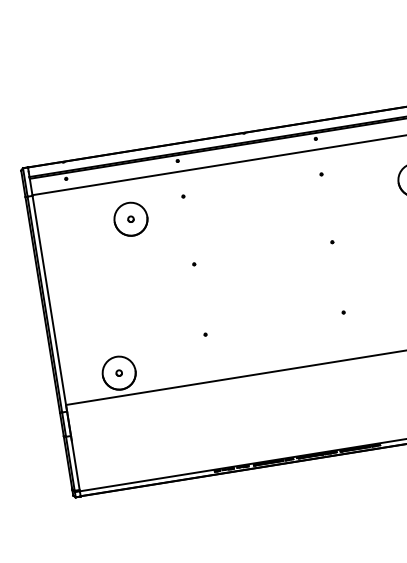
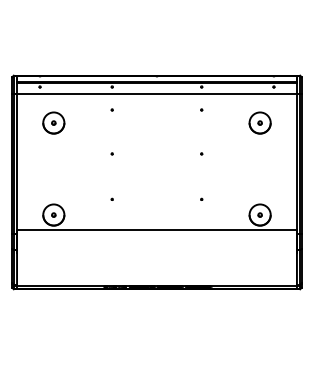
part: (130, 218) -> (53, 122), moved

